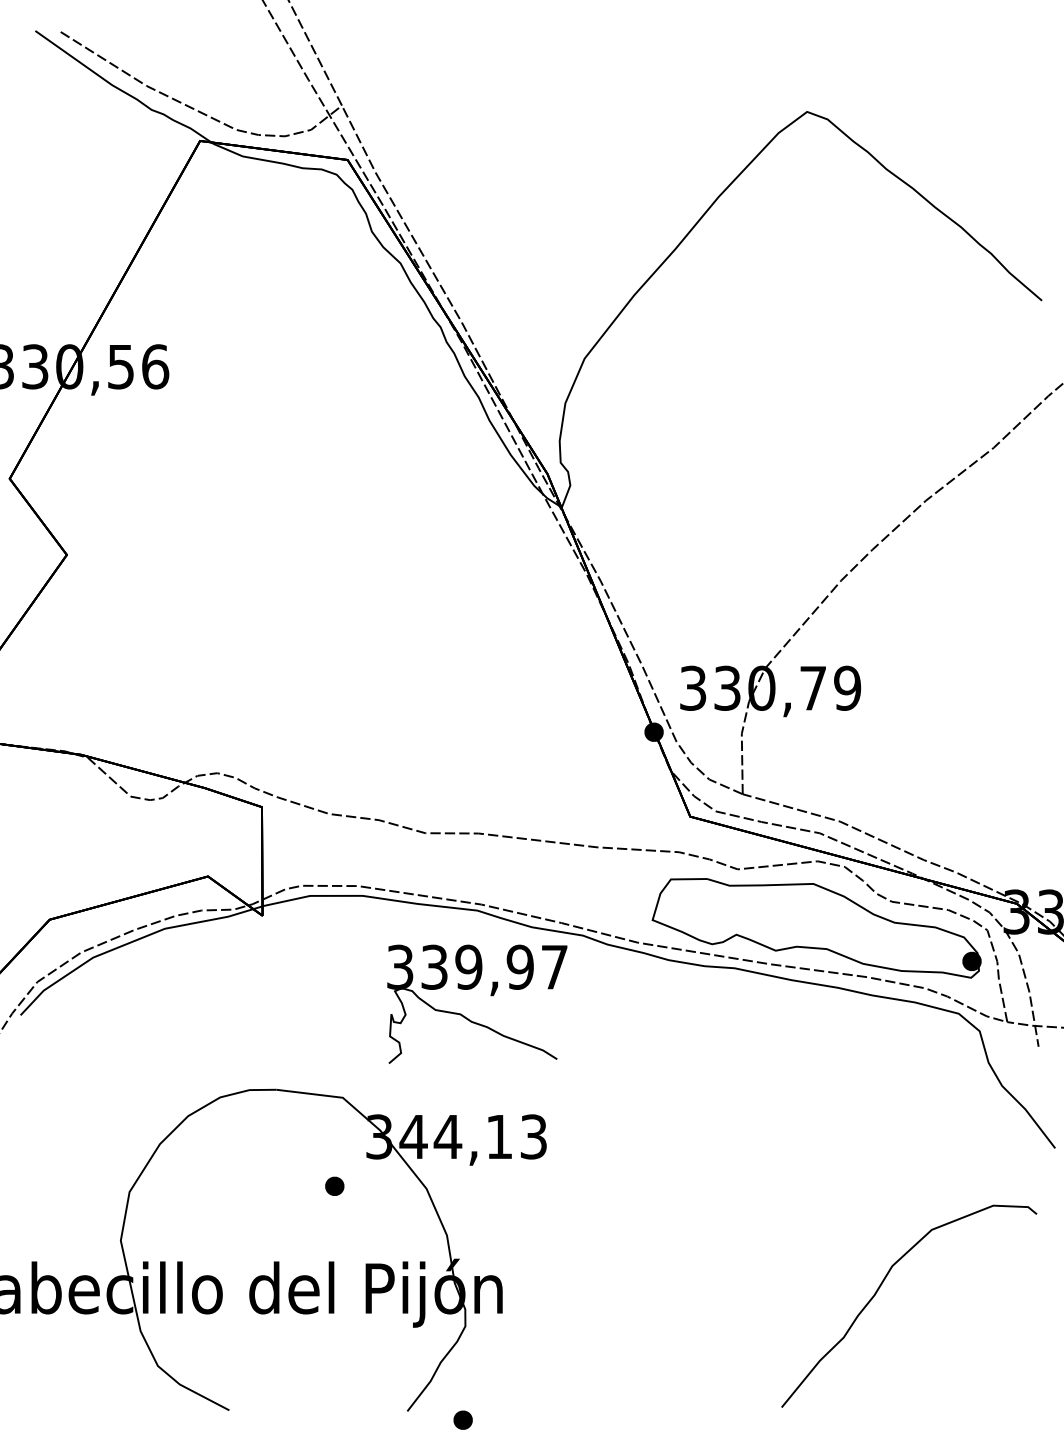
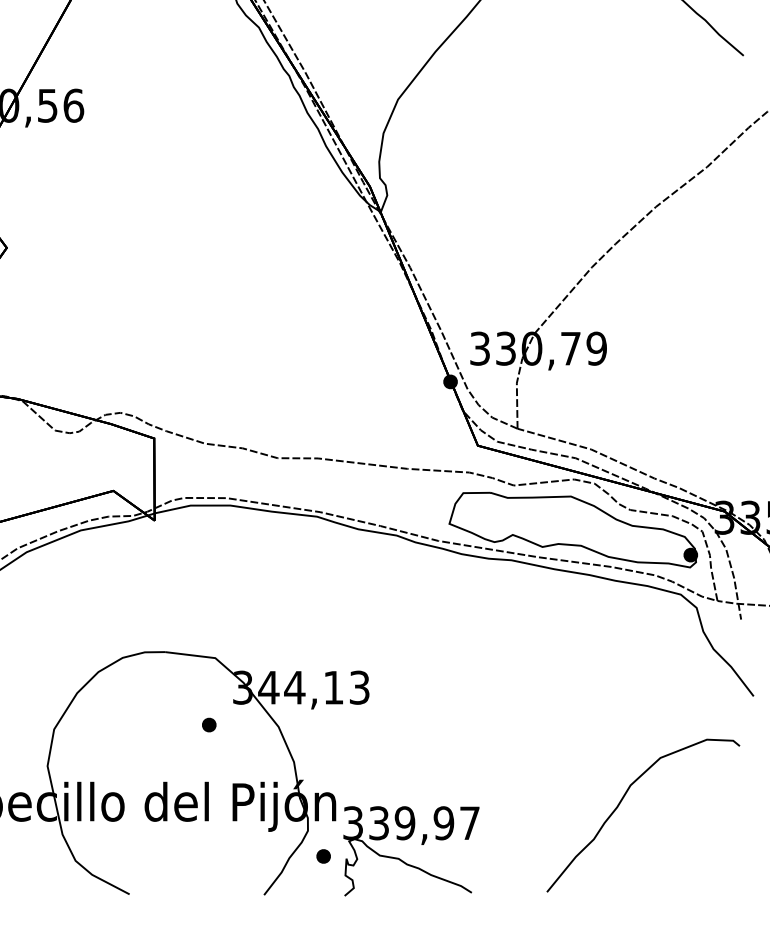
part: (490, 995) -> (421, 844), moved
part: (462, 1419) -> (323, 855), moved

